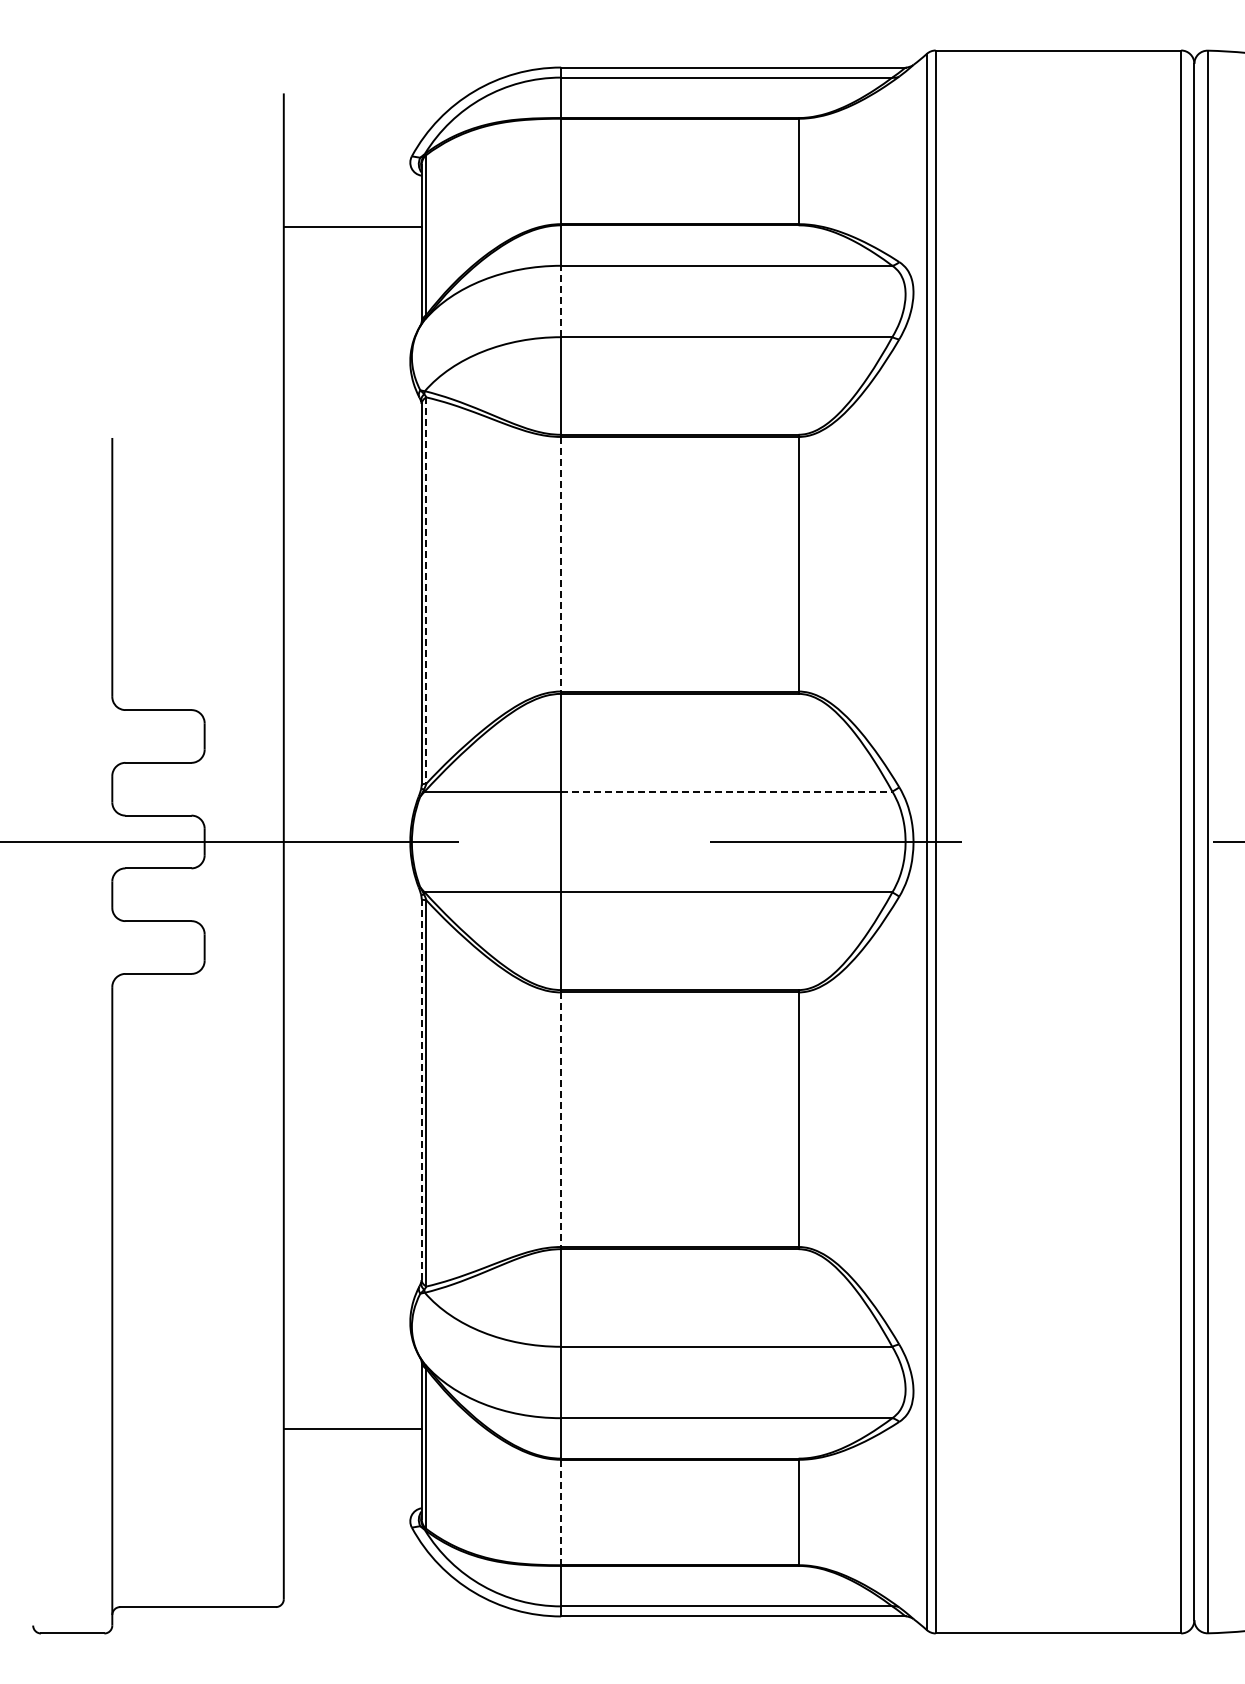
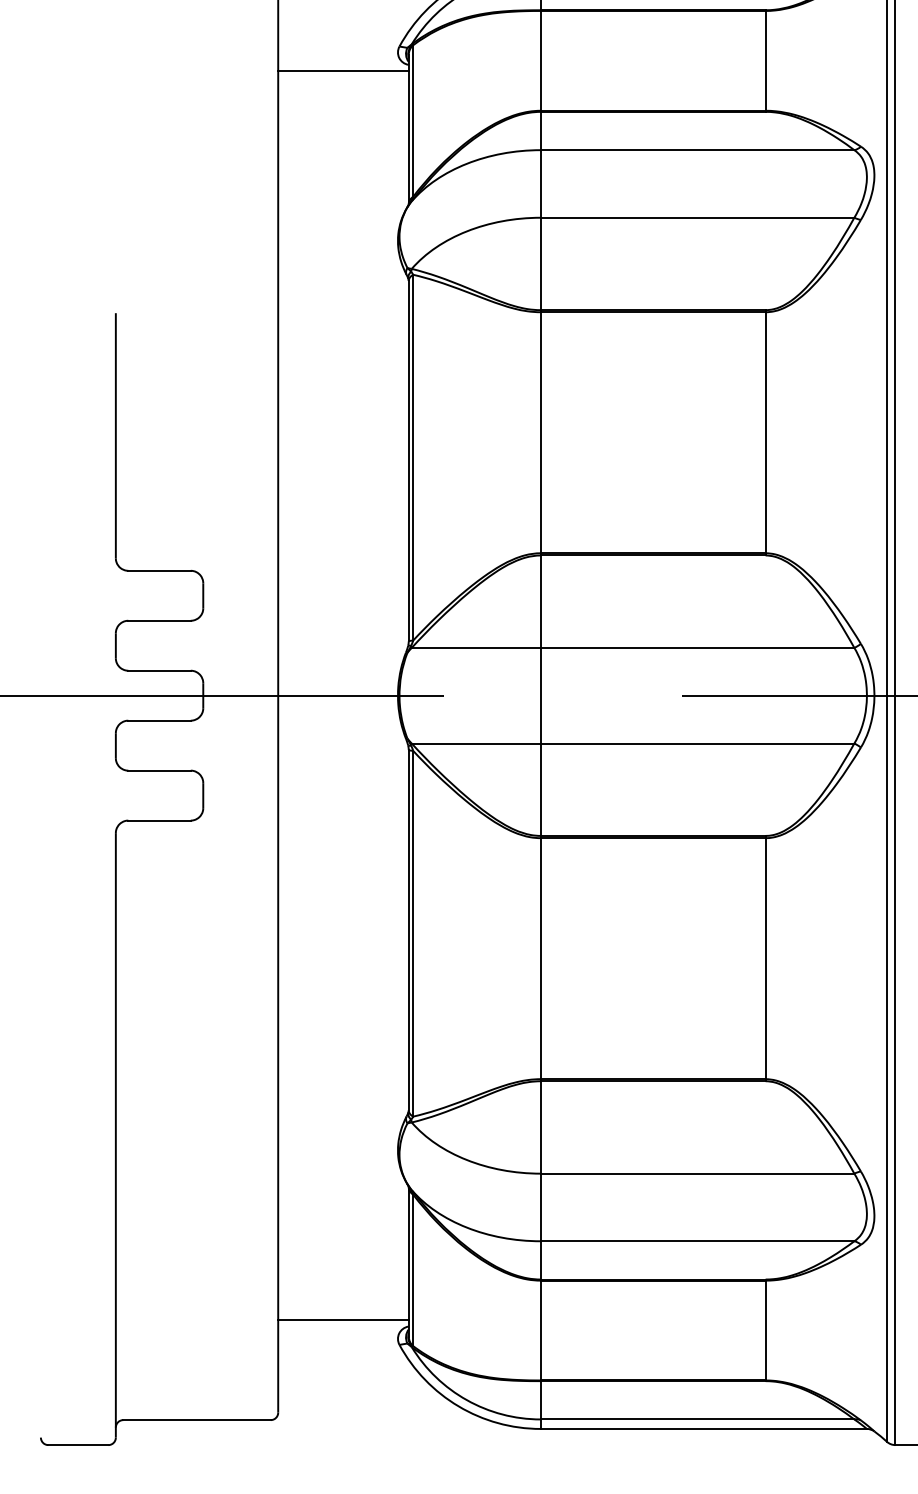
line: (352, 227) -> (343, 71), moved
line: (561, 301) -> (541, 183), dashed -> solid
line: (561, 564) -> (541, 432), dashed -> solid
line: (426, 591) -> (413, 458), dashed -> solid
line: (726, 791) -> (697, 647), dashed -> solid
line: (421, 1089) -> (408, 930), dashed -> solid
line: (561, 1120) -> (541, 959), dashed -> solid
line: (352, 1428) -> (343, 1320), moved
line: (561, 1512) -> (541, 1330), dashed -> solid

